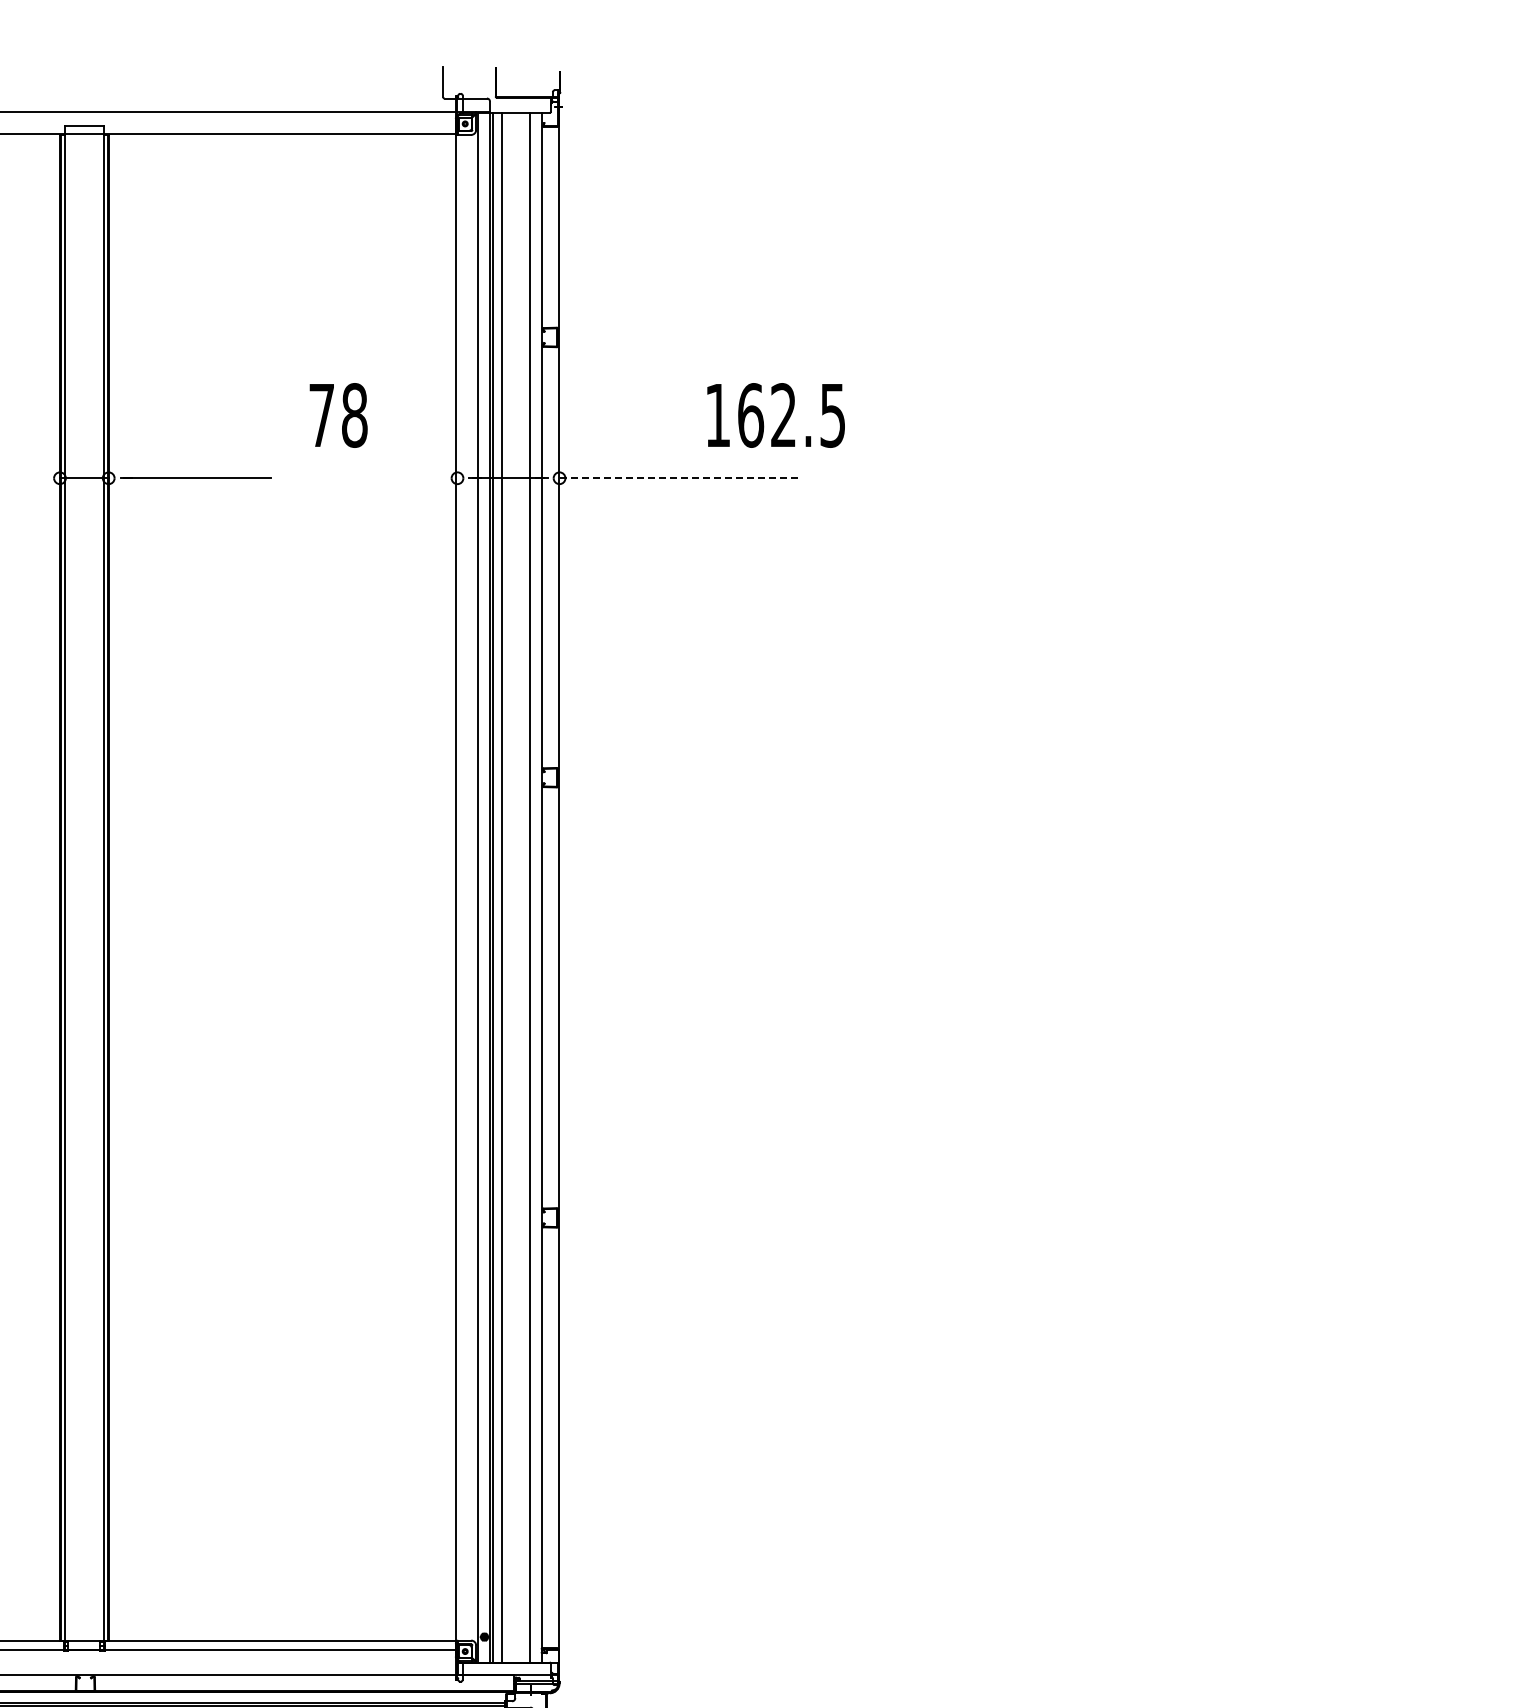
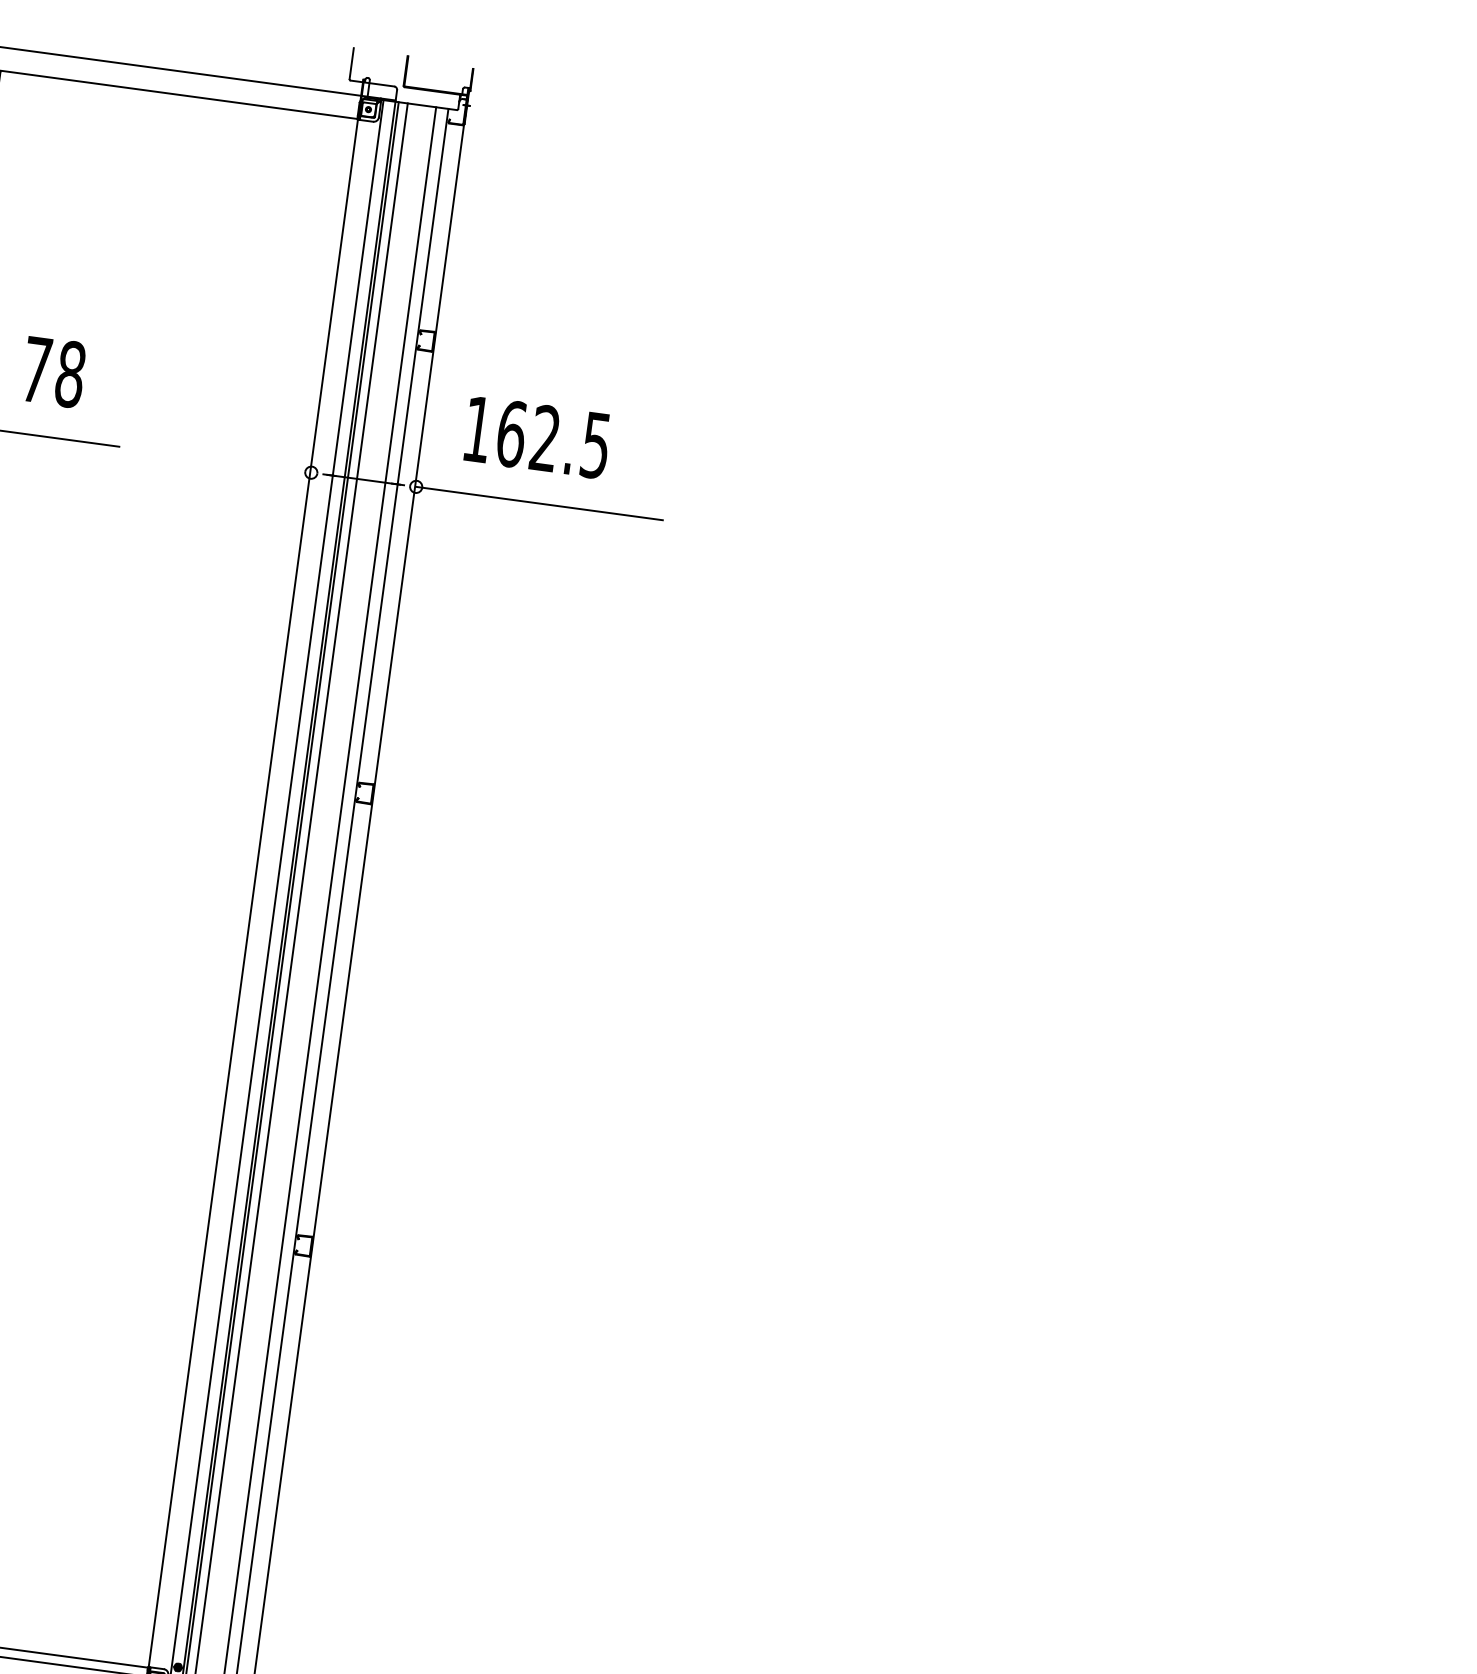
text: (338, 415) -> (53, 372), moved
text: (775, 415) -> (536, 437), moved
line: (679, 478) -> (539, 503), dashed -> solid

